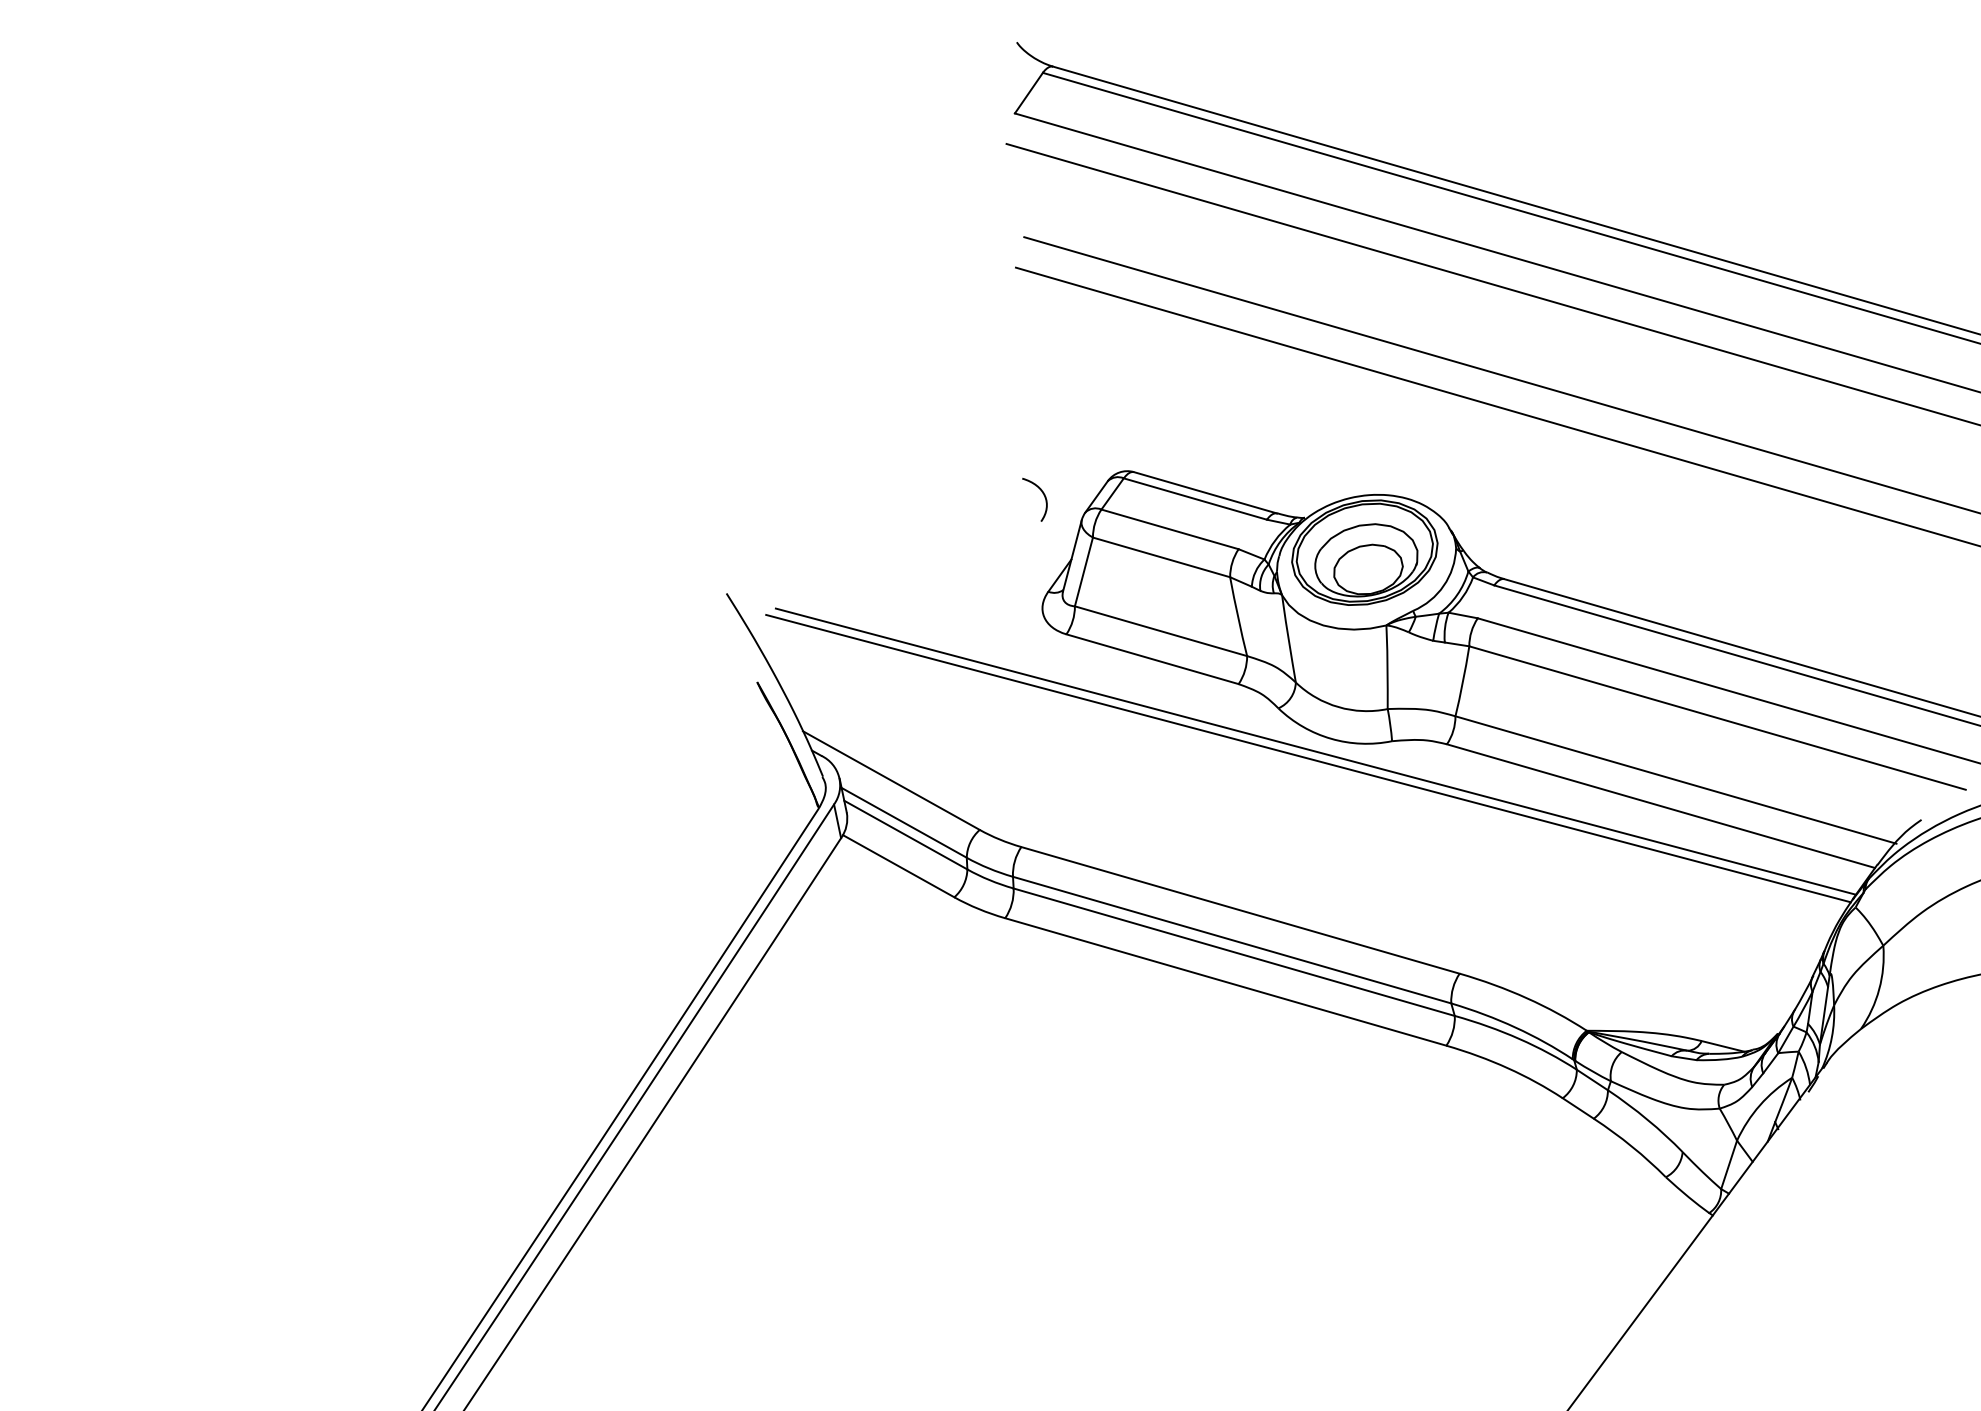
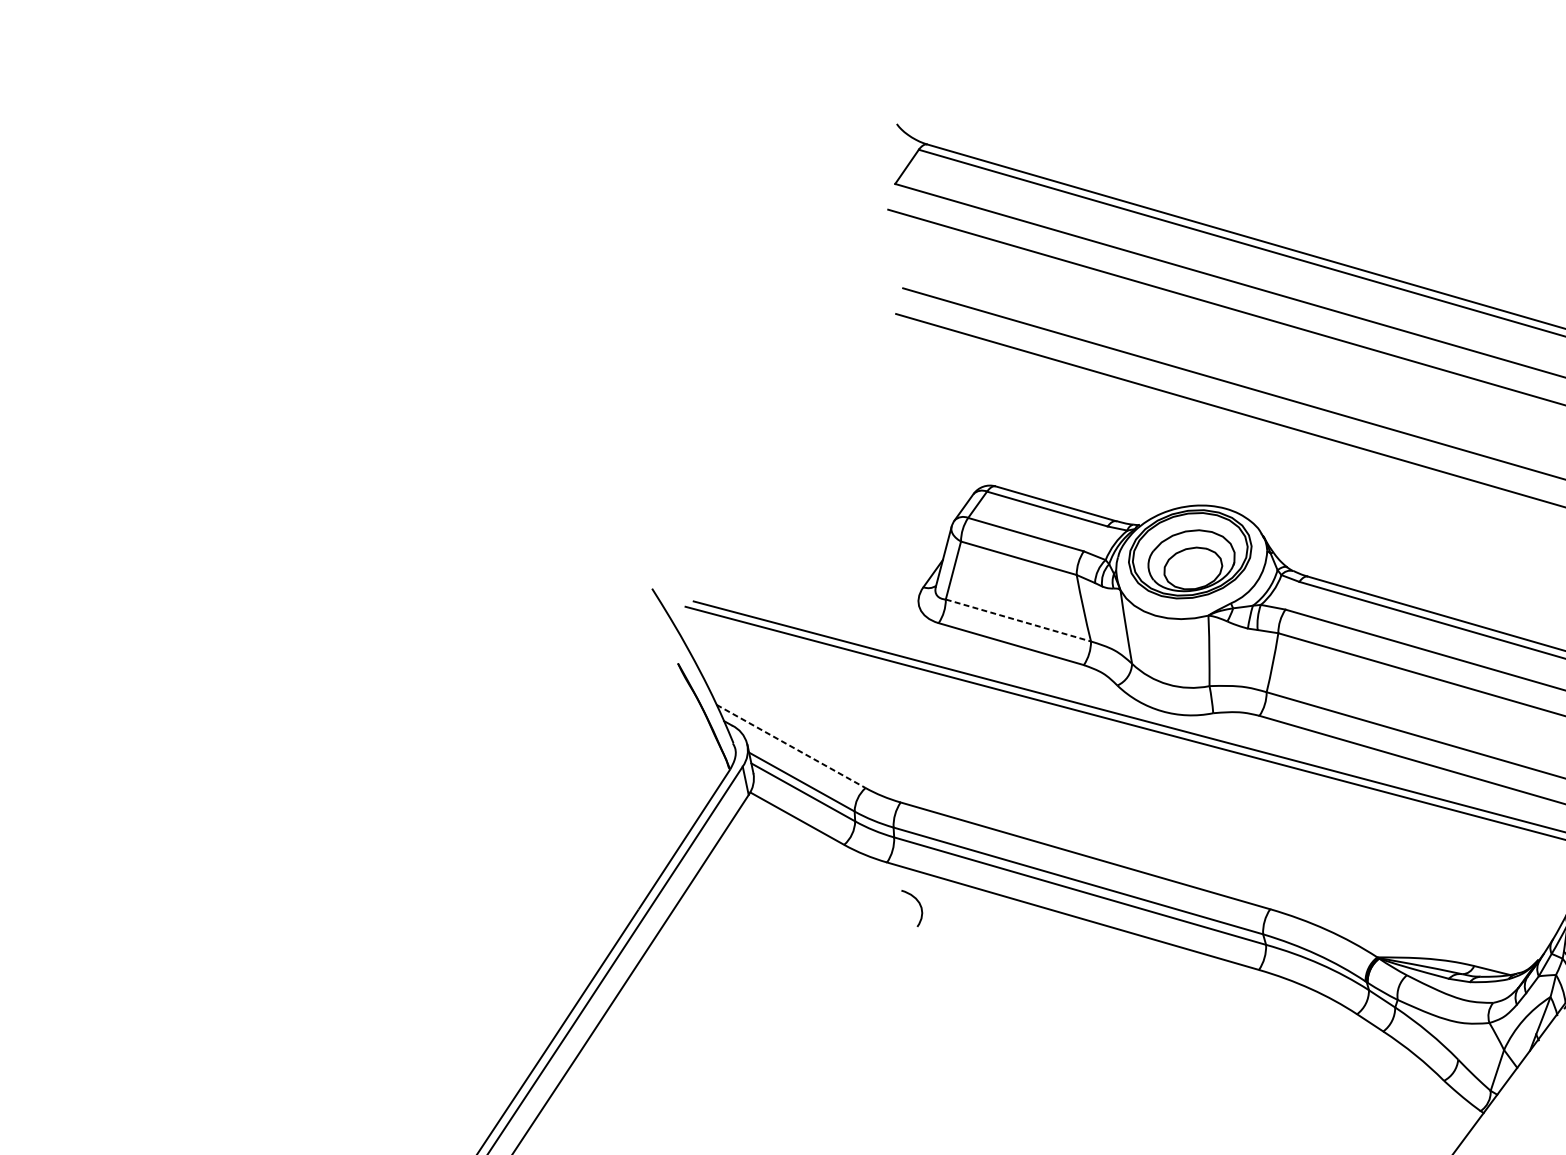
curve: (1043, 495) -> (919, 904), moved
line: (1161, 631) -> (1018, 620), solid -> dashed
line: (891, 780) -> (791, 746), solid -> dashed

